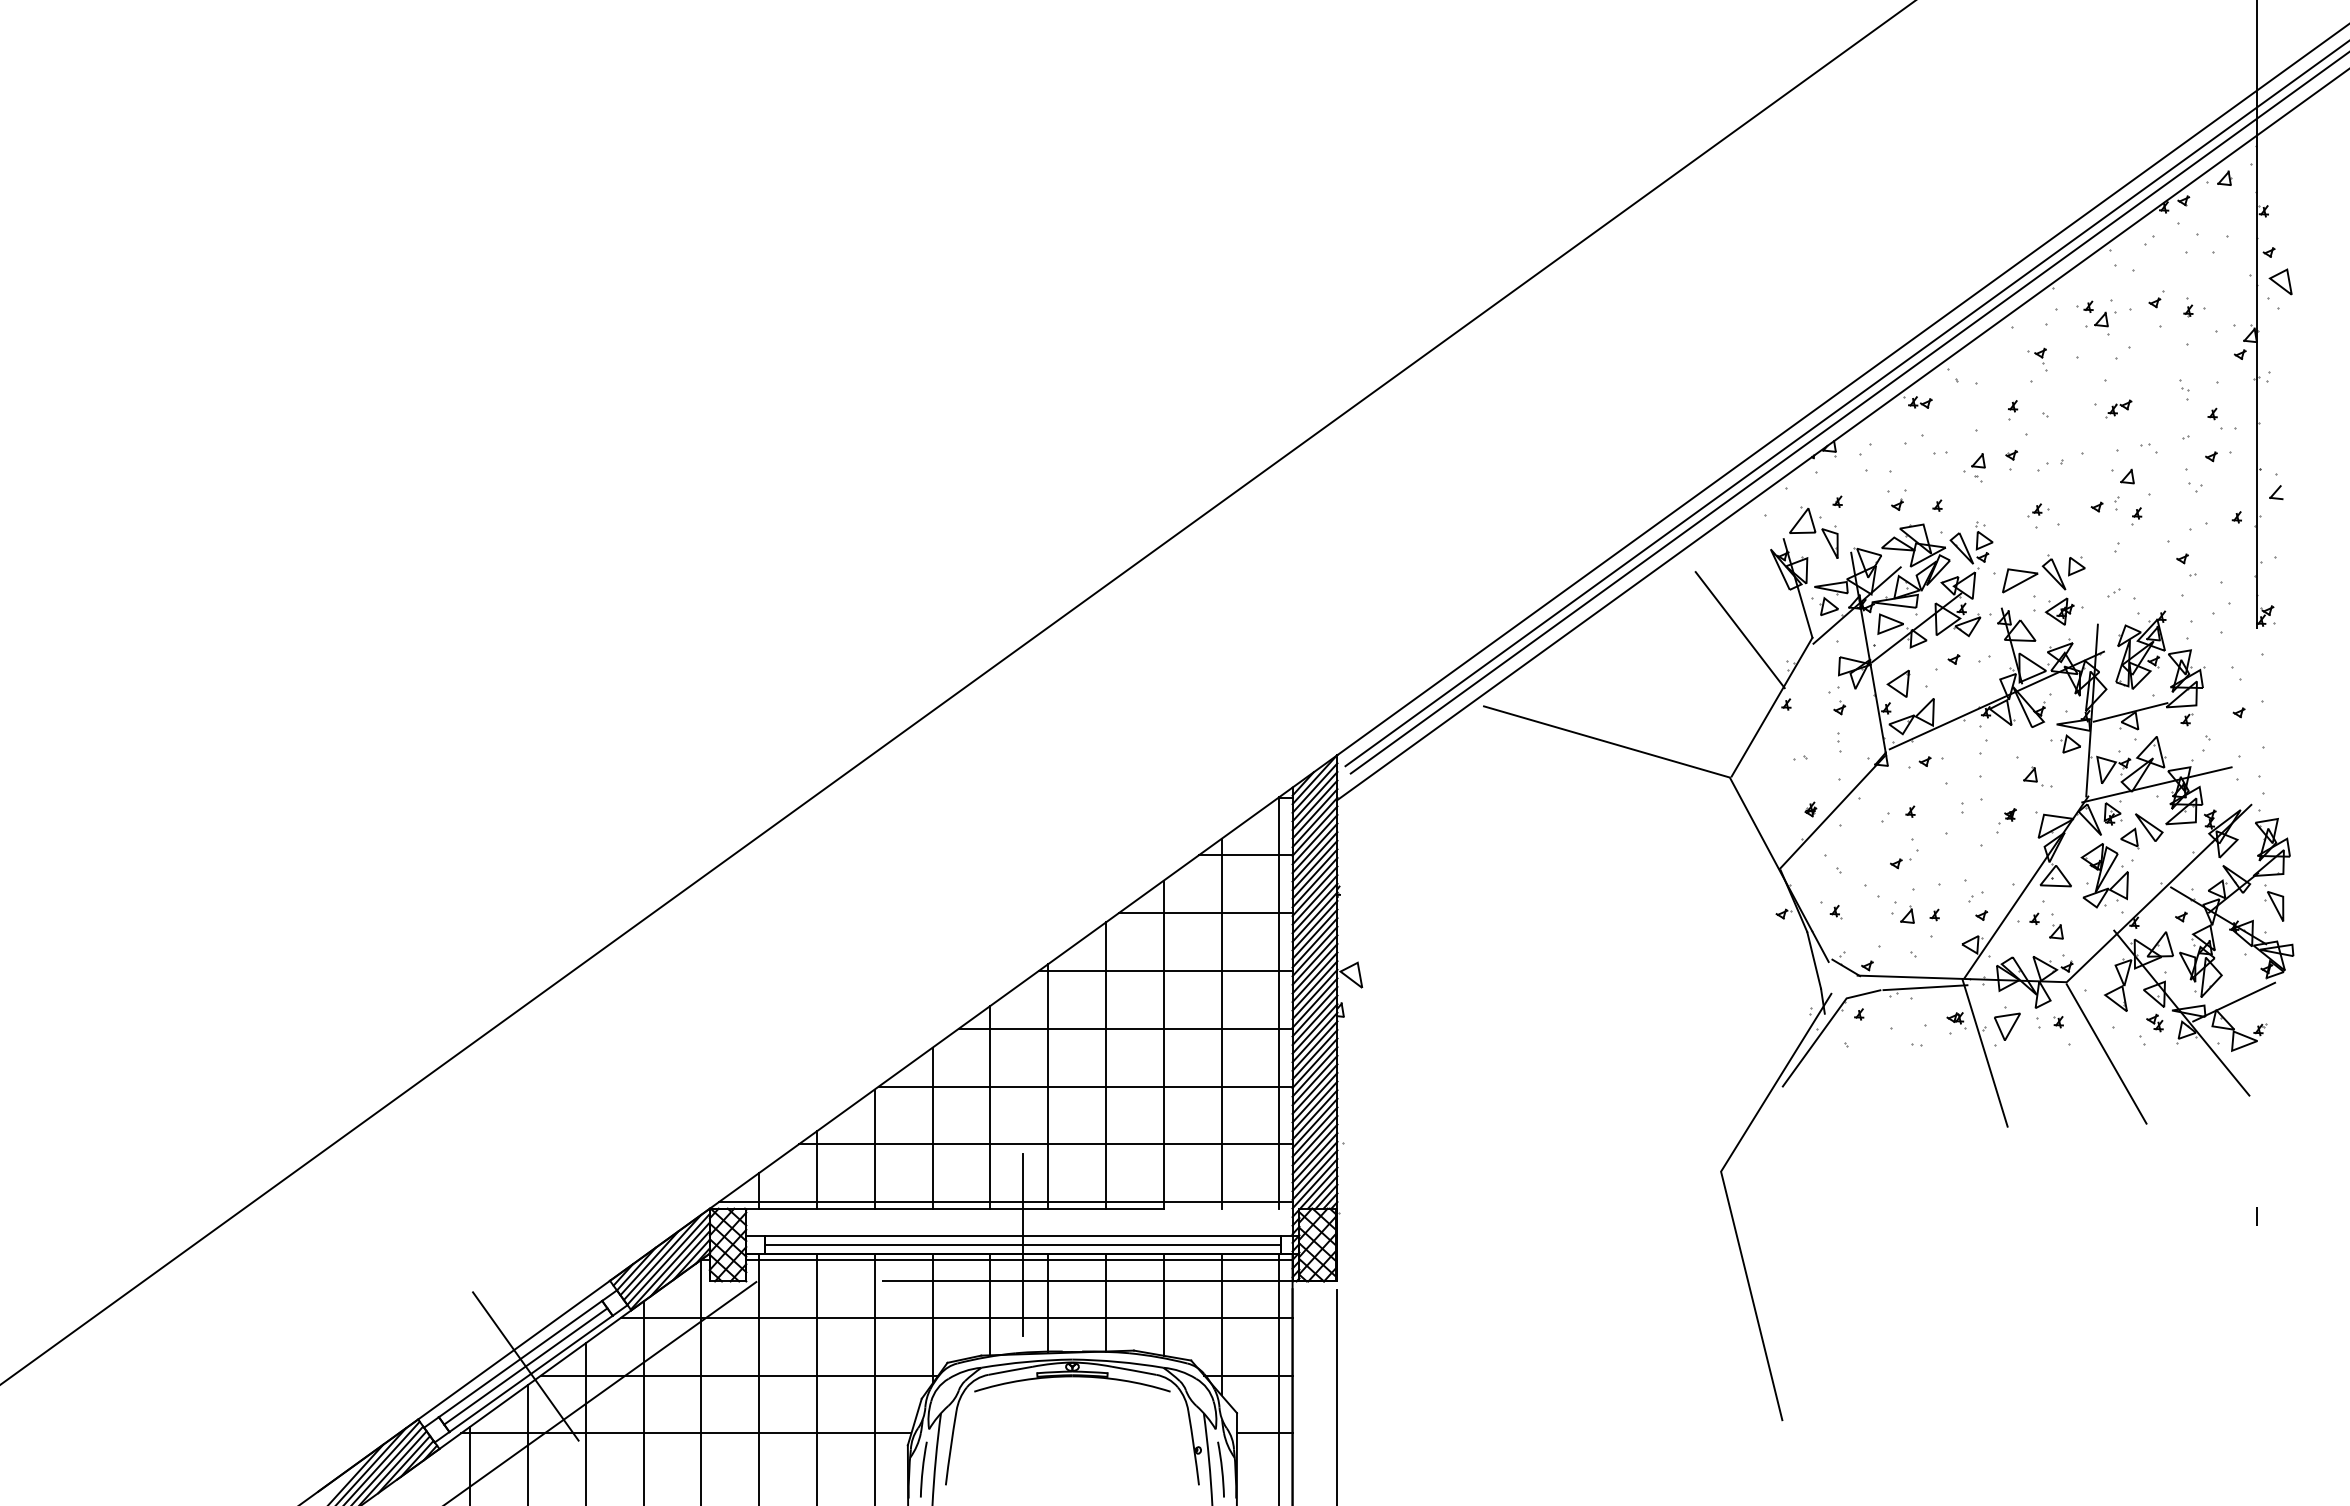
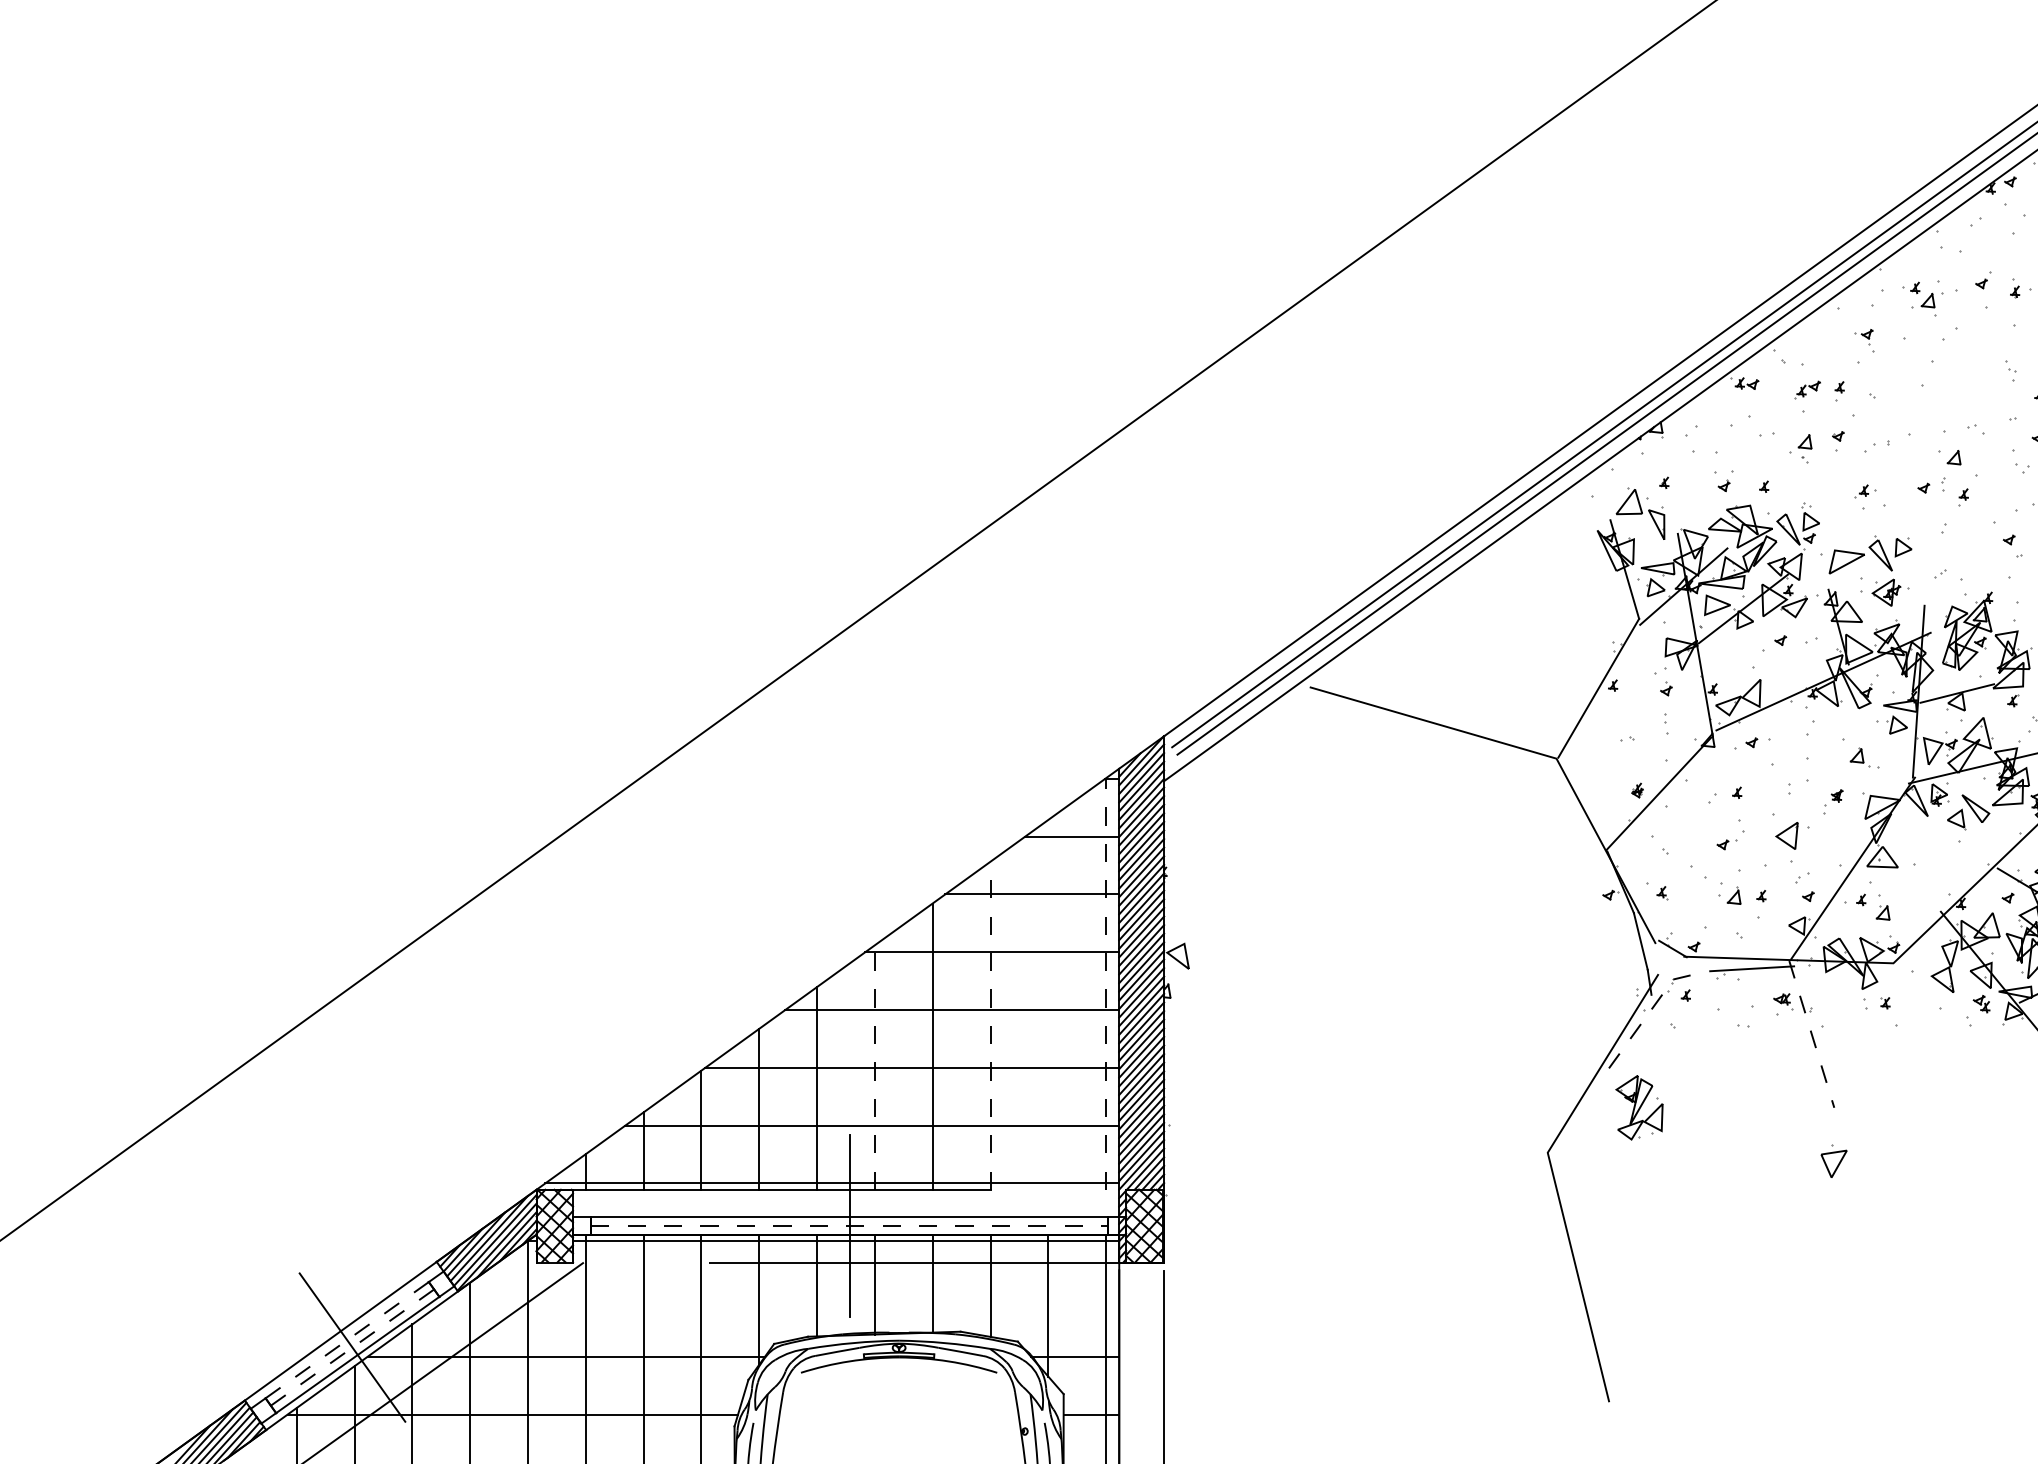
part: (2118, 408) -> (1807, 389), moved
line: (1739, 630) -> (1566, 611), removed
part: (1898, 683) -> (1787, 835), moved
part: (2104, 875) -> (1639, 1107), moved
line: (1279, 1002) -> (1106, 983), solid -> dashed
line: (1221, 1023) -> (1048, 1004), removed
part: (2007, 1023) -> (1834, 1160), moved
line: (1825, 1027) -> (1652, 1008), solid -> dashed
line: (1163, 1044) -> (990, 1025), solid -> dashed
line: (1985, 1053) -> (1812, 1034), solid -> dashed
line: (2106, 1053) -> (1933, 1034), removed
line: (1048, 1085) -> (875, 1066), solid -> dashed
line: (1023, 1245) -> (850, 1226), solid -> dashed
line: (956, 1317) -> (783, 1298), removed
line: (520, 1359) -> (347, 1340), solid -> dashed
line: (526, 1366) -> (353, 1347), solid -> dashed

